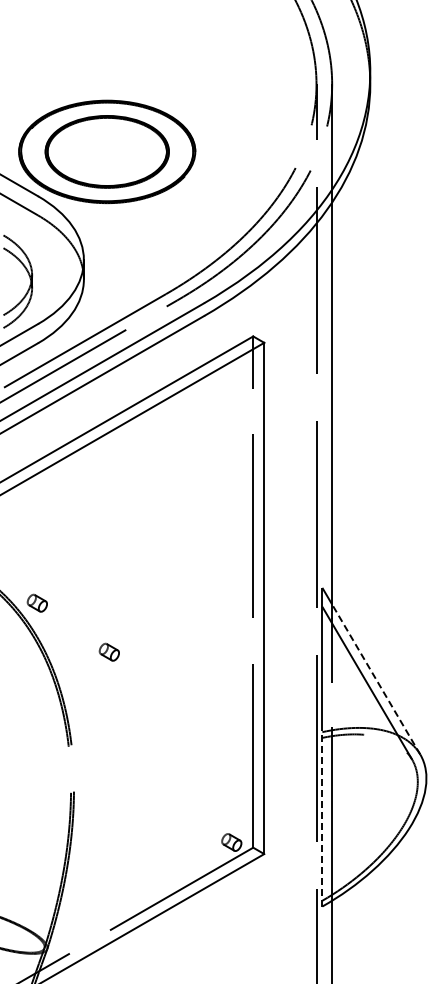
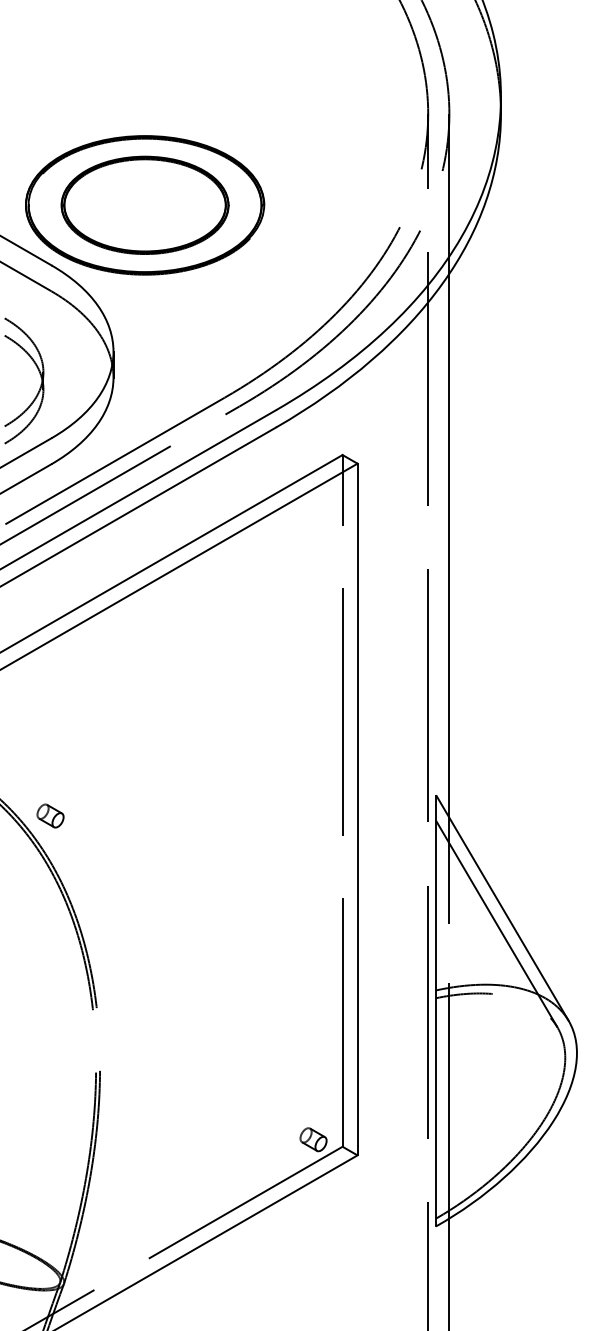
part: (108, 651) -> (146, 881), removed
line: (375, 679) -> (508, 919), dashed -> solid
line: (322, 817) -> (436, 1105), dashed -> solid

